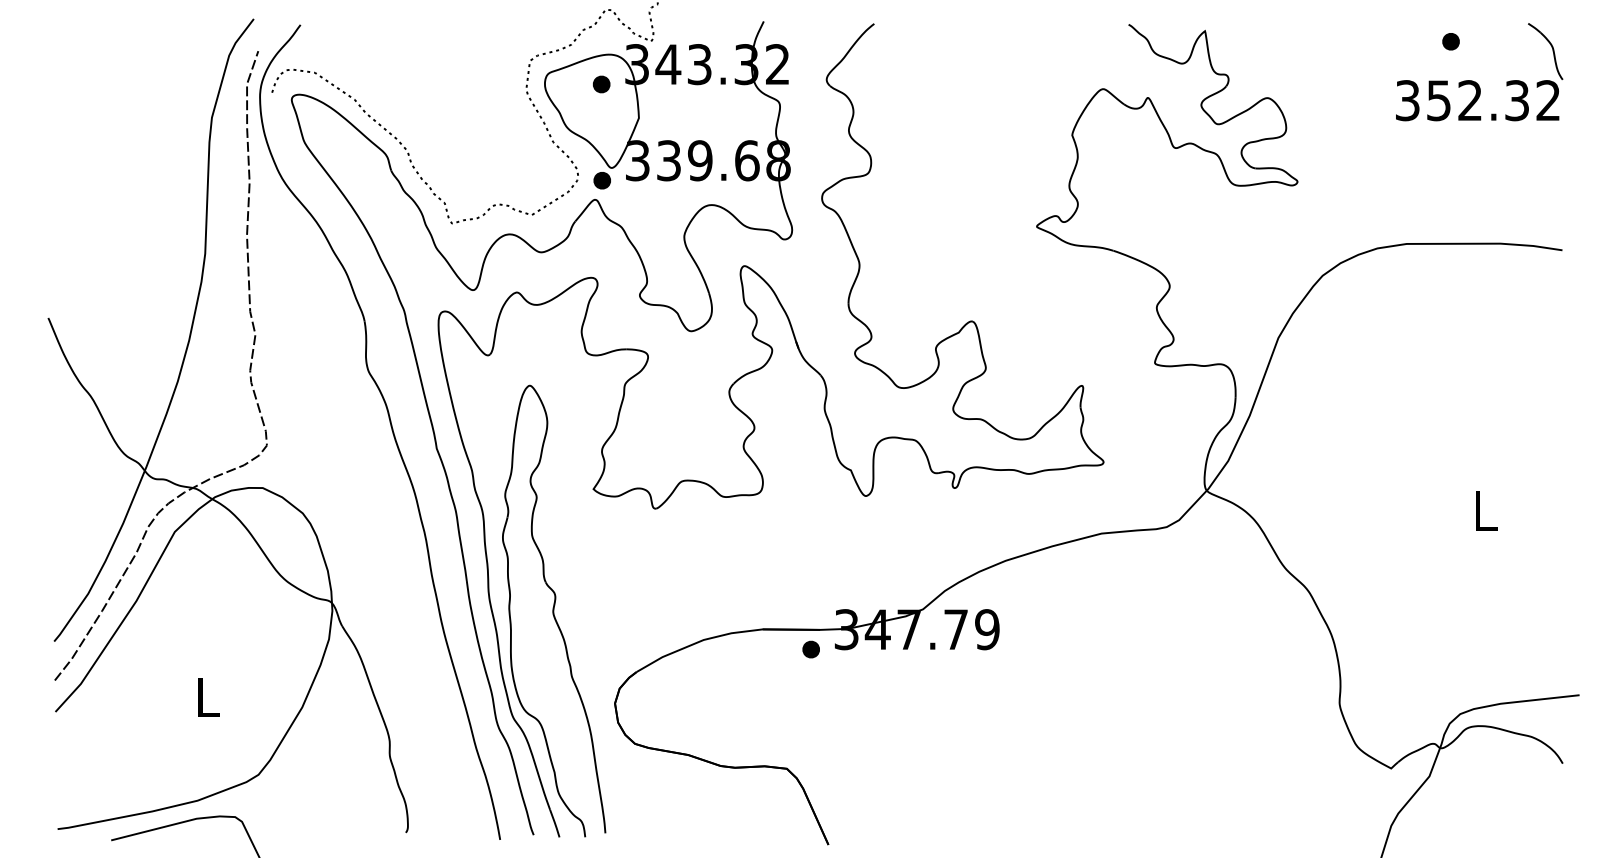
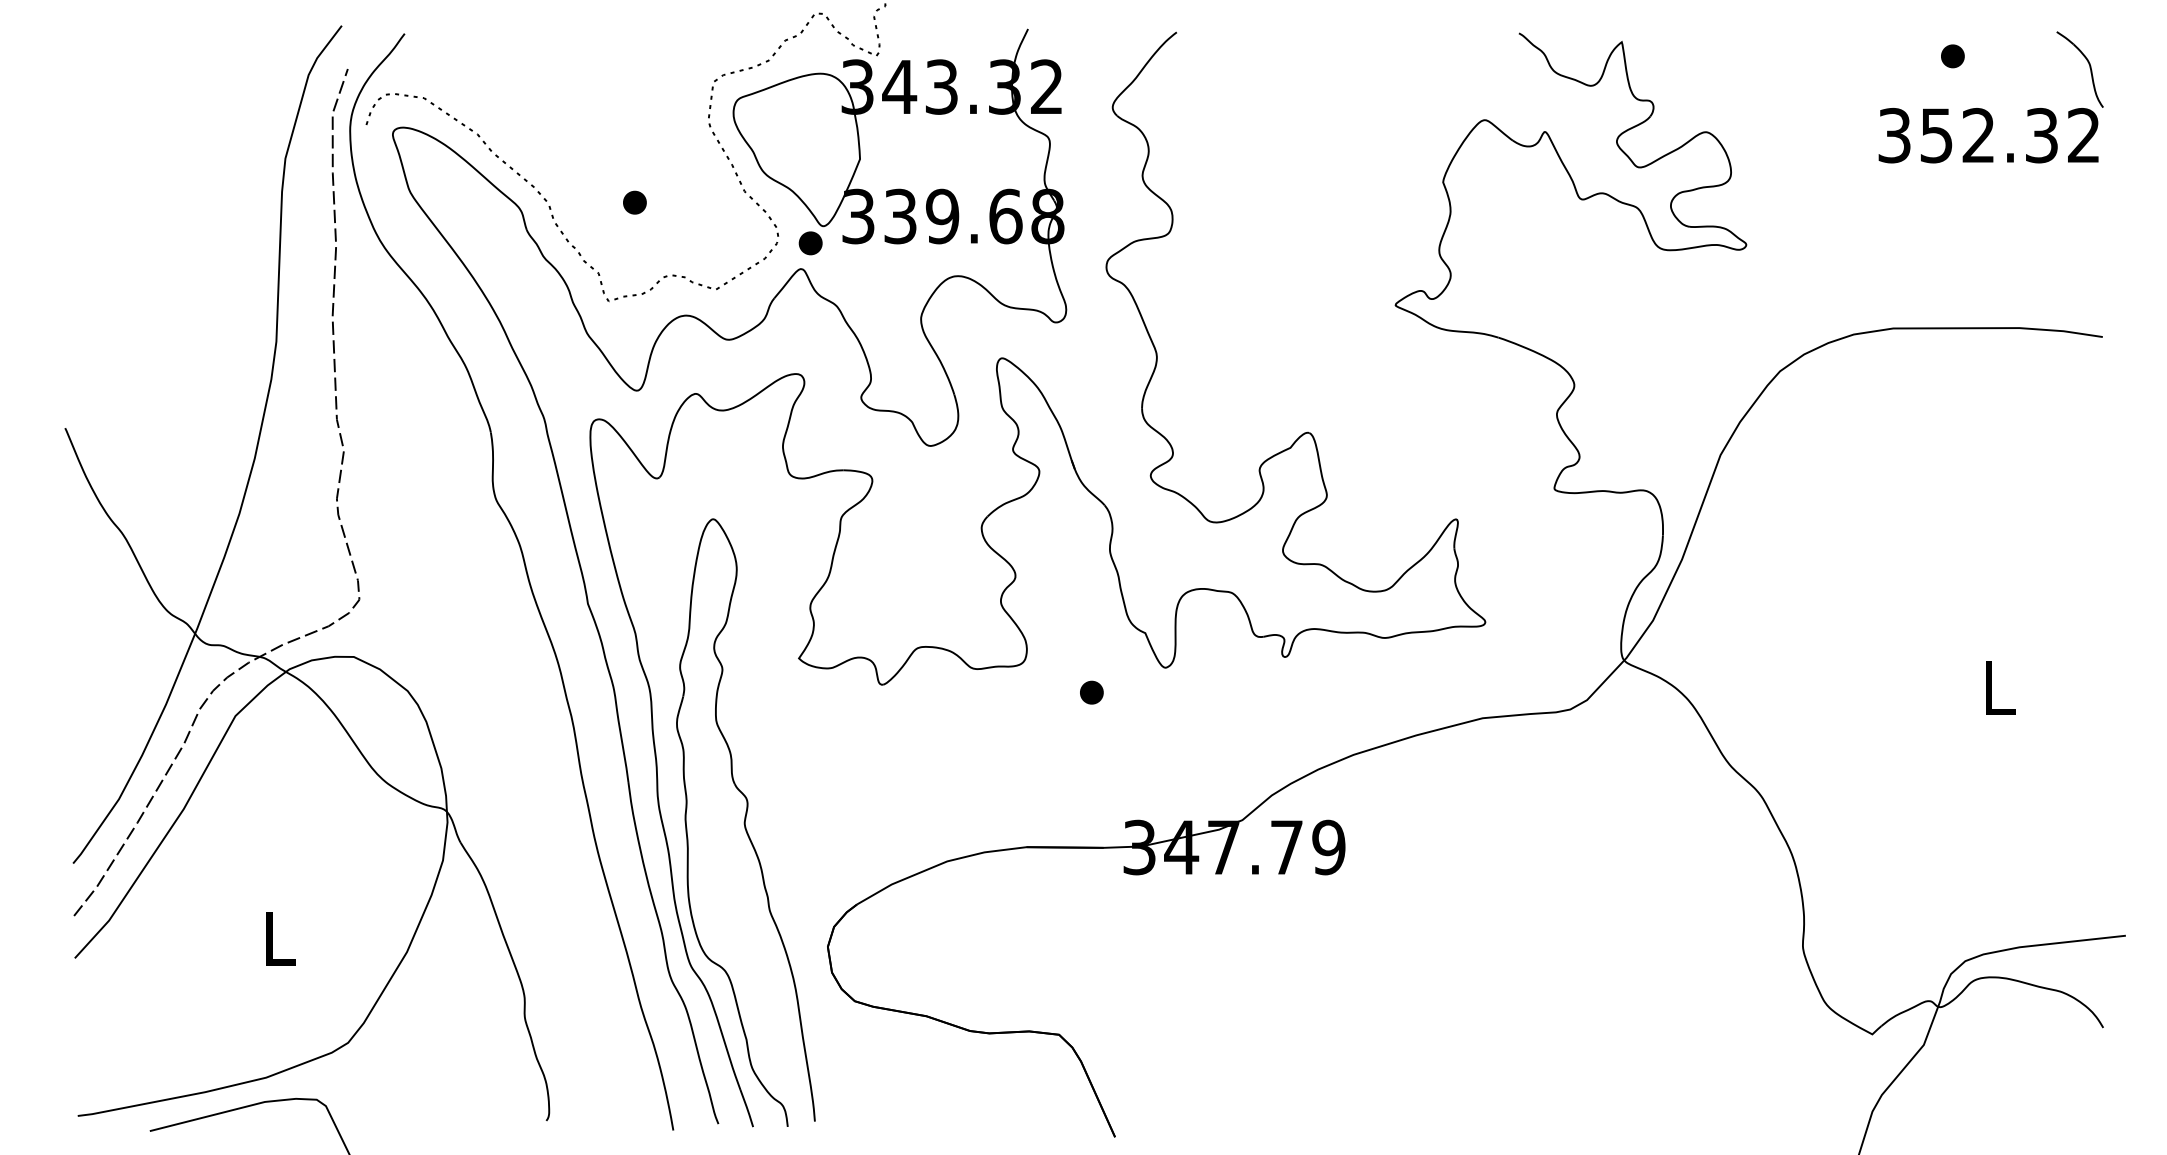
part: (601, 84) -> (634, 202), moved
part: (810, 649) -> (1090, 692), moved

